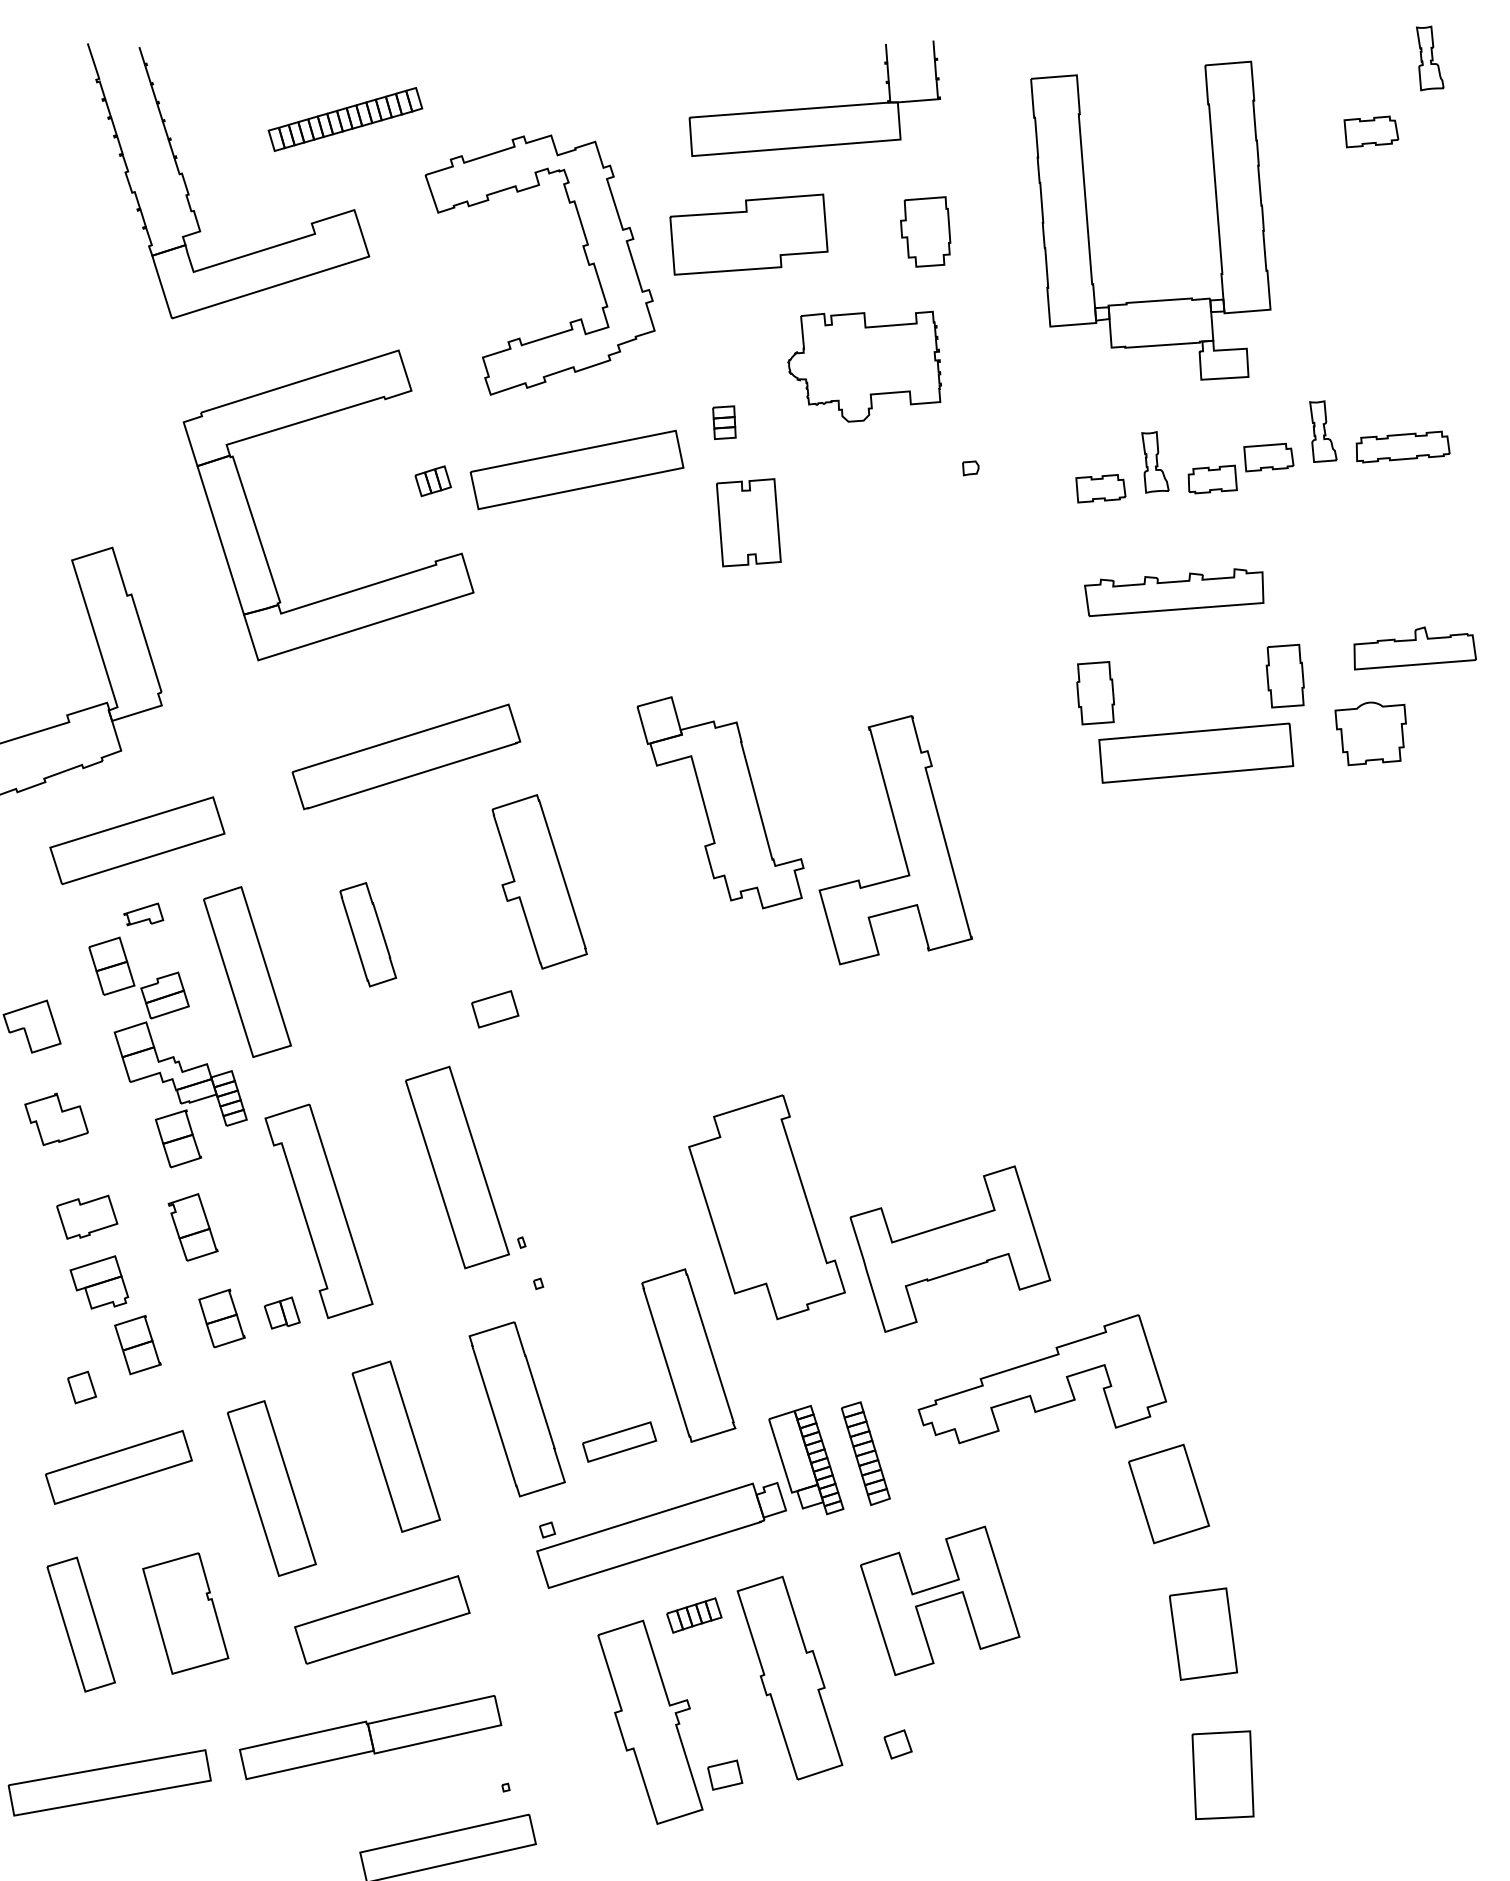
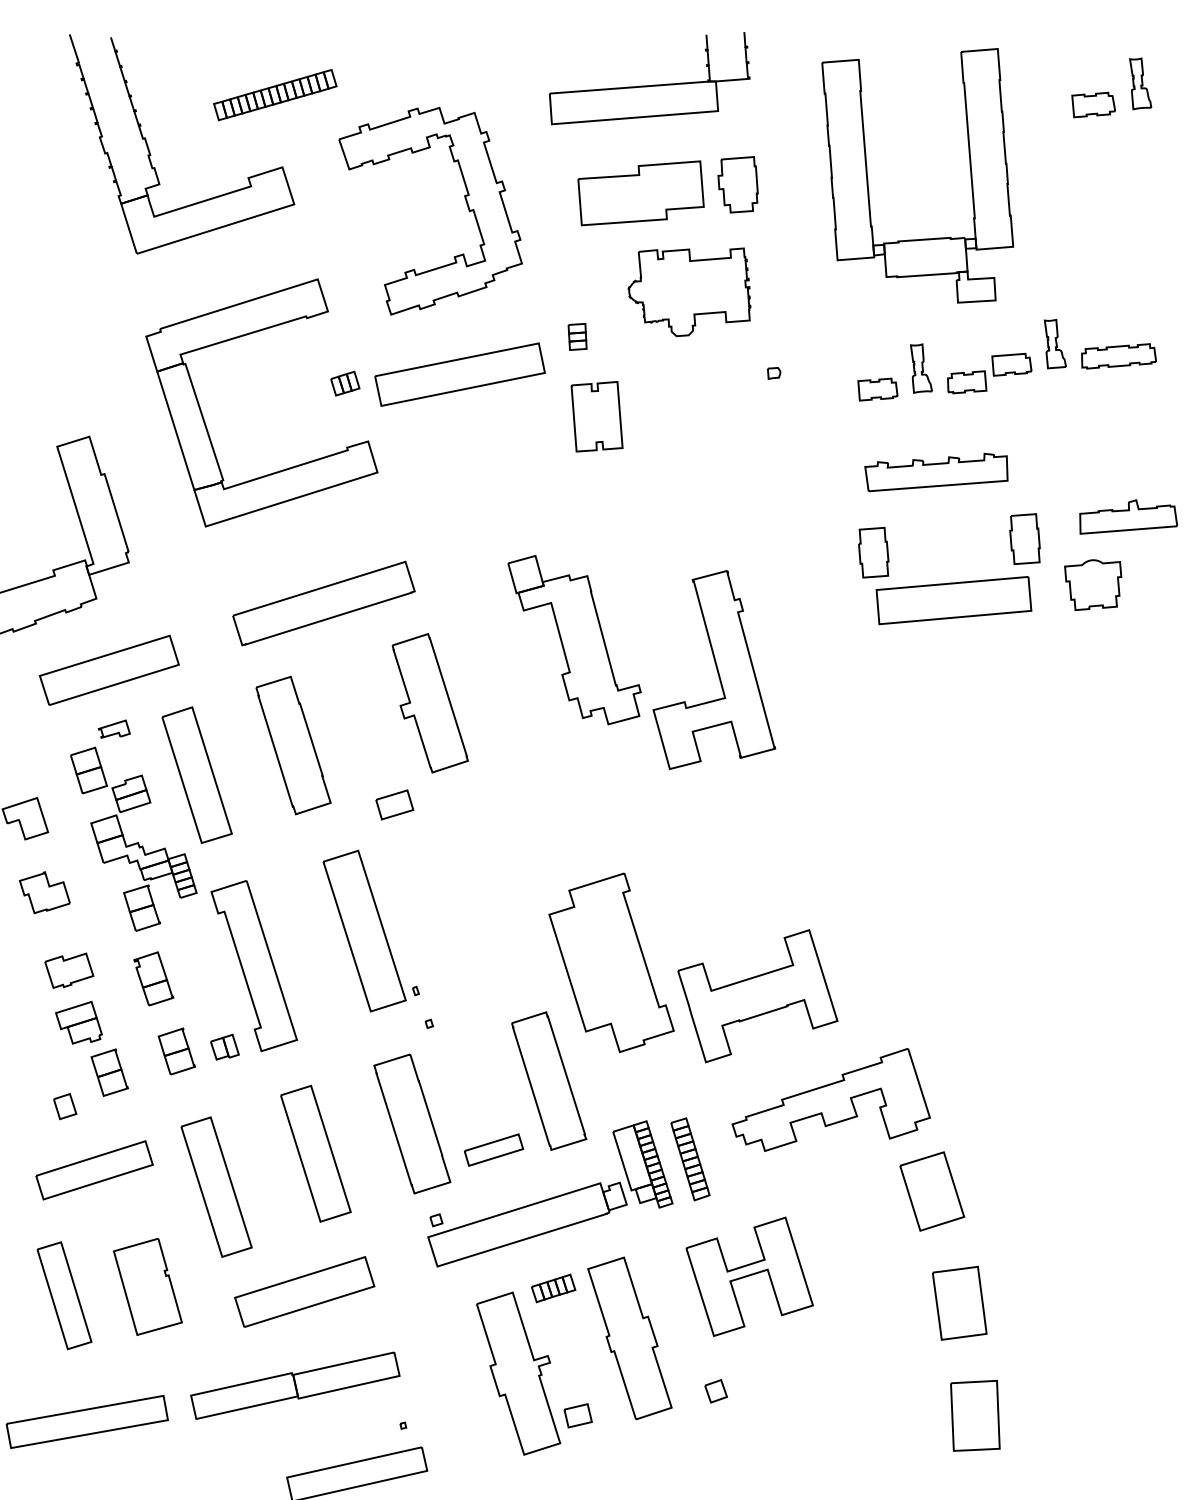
part: (1430, 58) -> (1140, 83), moved
part: (748, 234) -> (640, 193), moved
part: (367, 934) -> (292, 745), size x1.67

